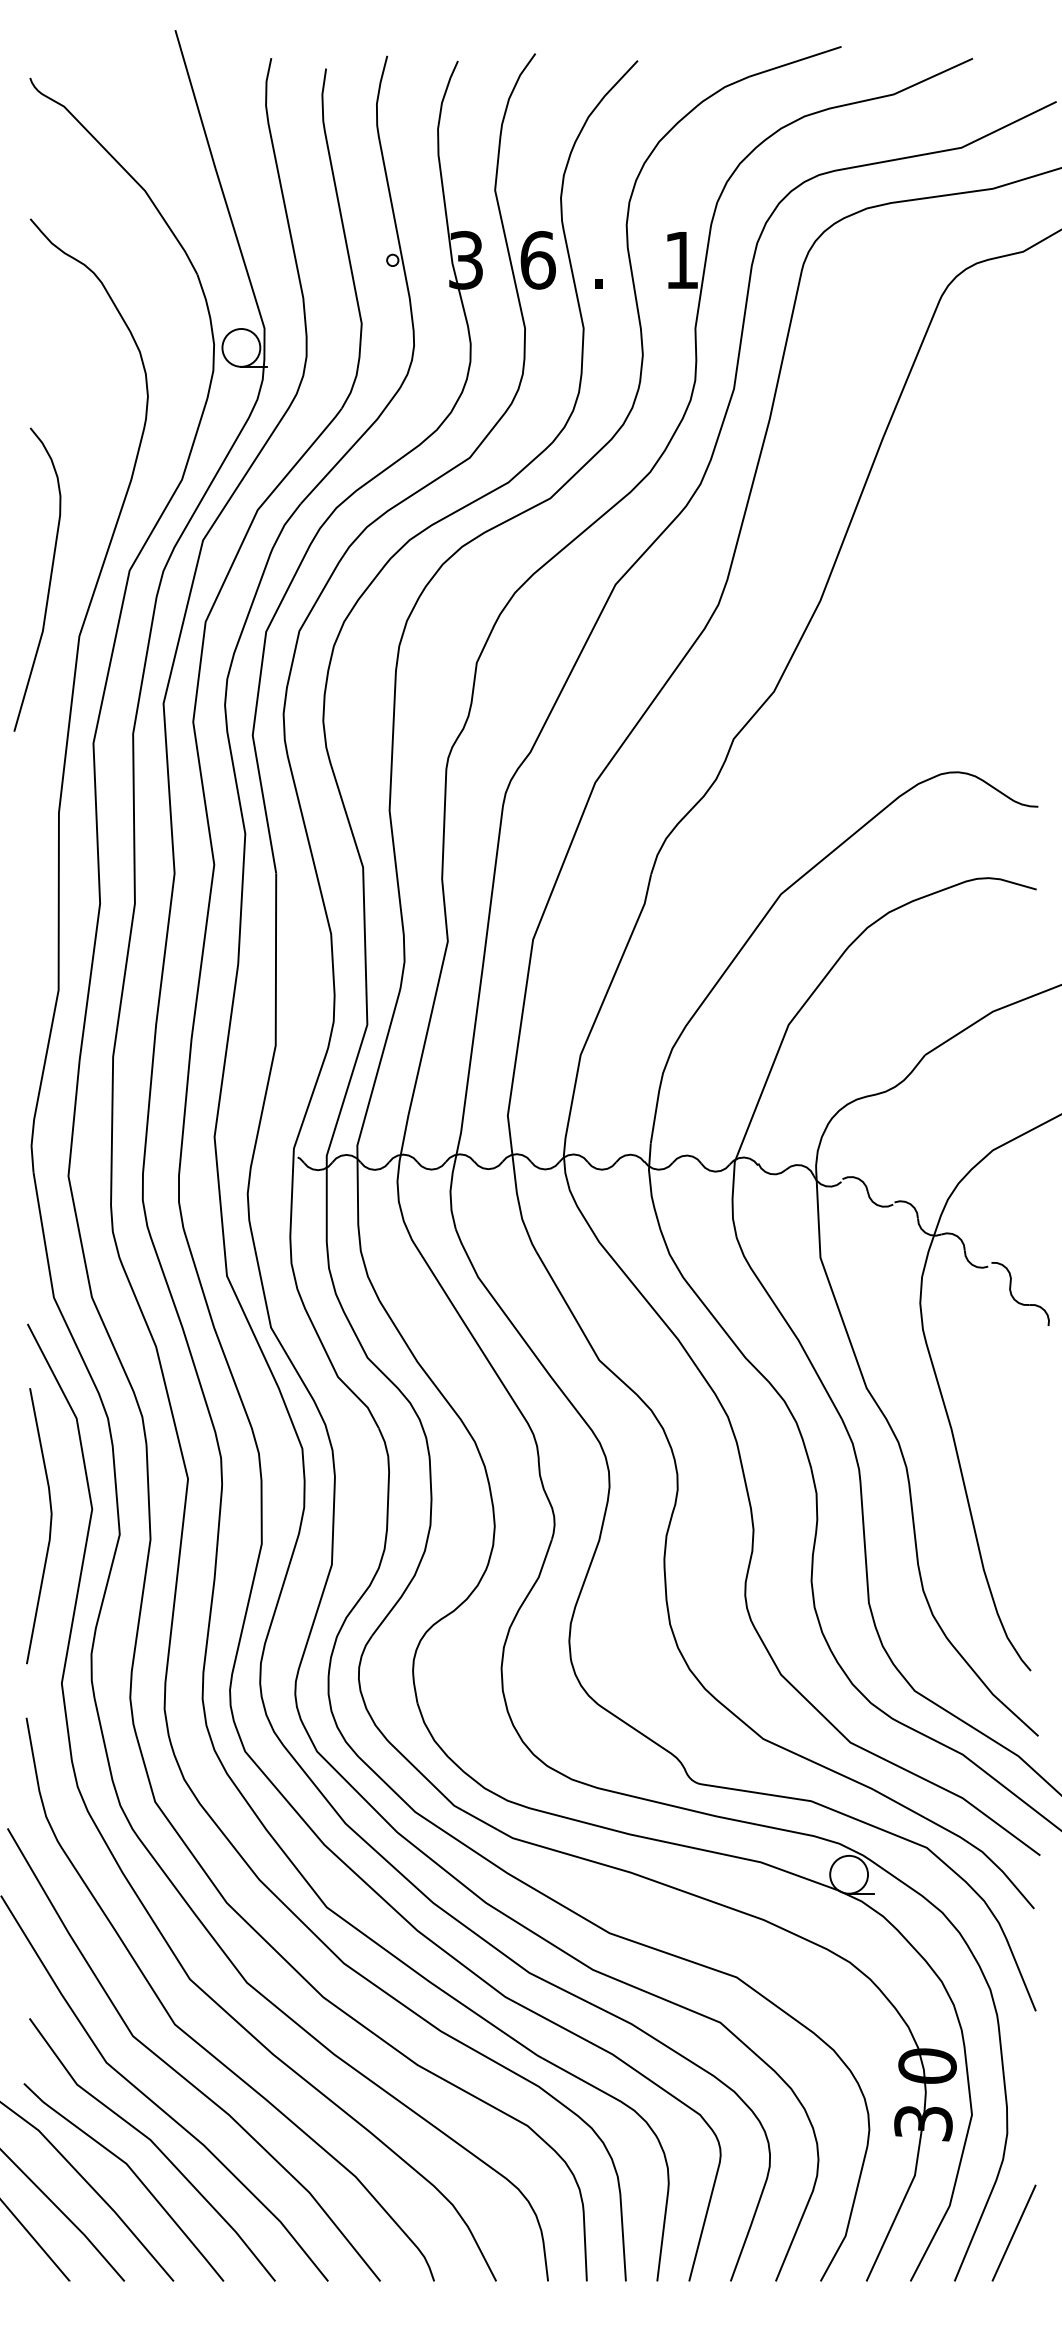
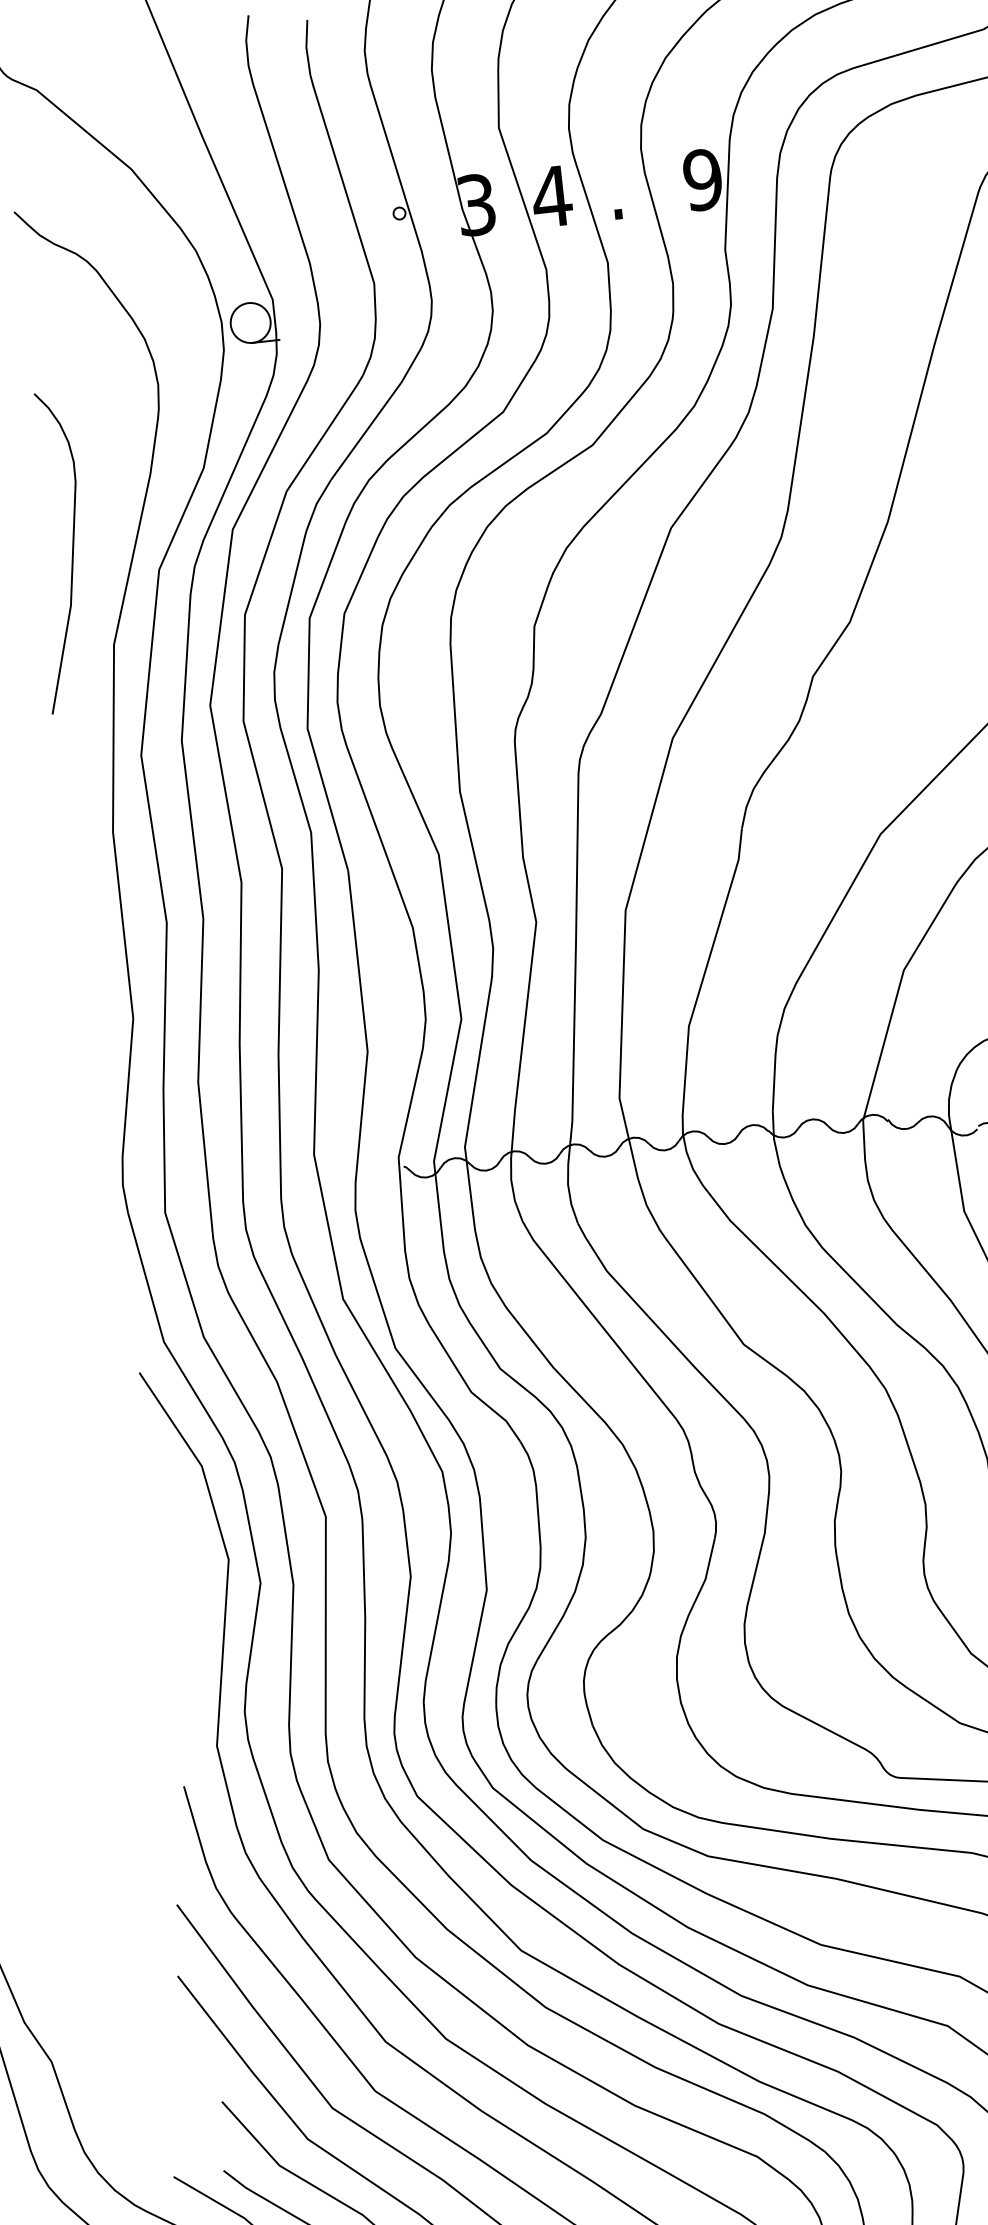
text: (537, 260) -> (551, 196), 6 -> 4
text: (681, 260) -> (702, 180), 1 -> 9
curve: (49, 579) -> (71, 550), moved
curve: (49, 1526) -> (185, 1582), removed

